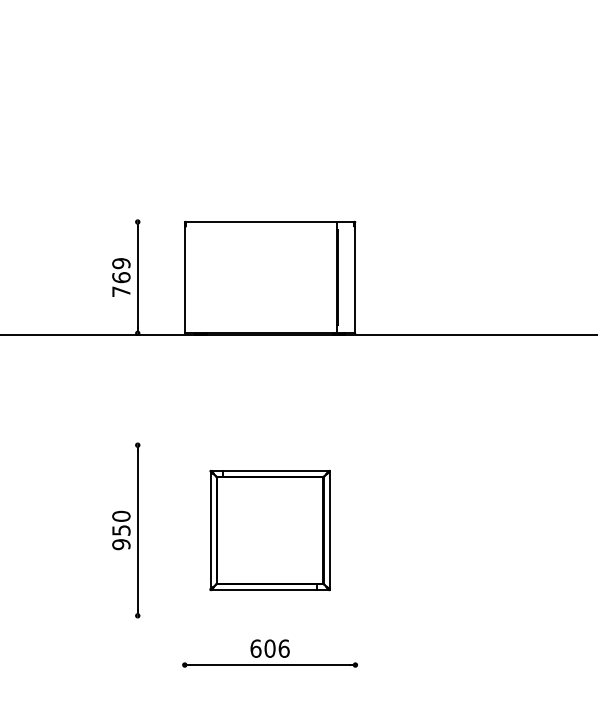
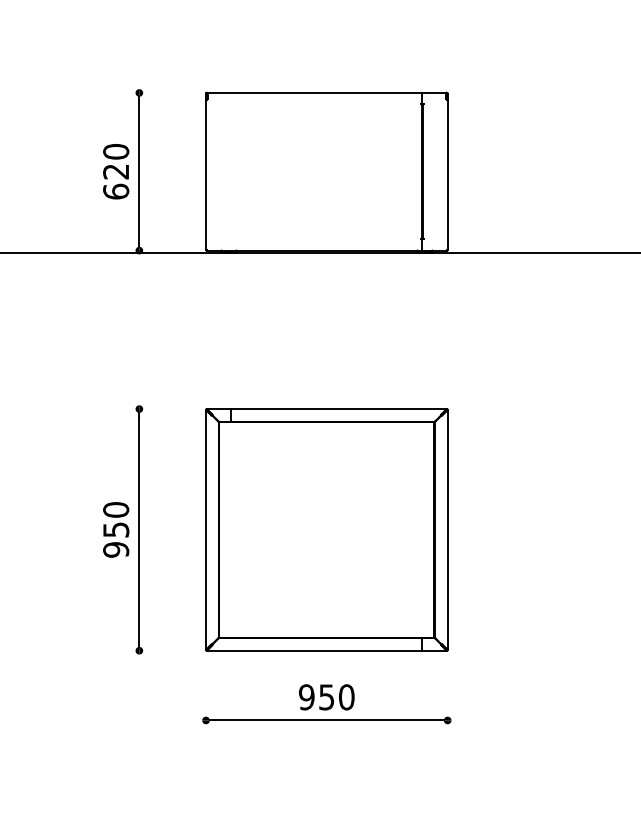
text: (121, 277) -> (116, 171), 769 -> 620
part: (270, 530) -> (327, 529), size x1.43
text: (269, 648) -> (325, 697), 606 -> 950

